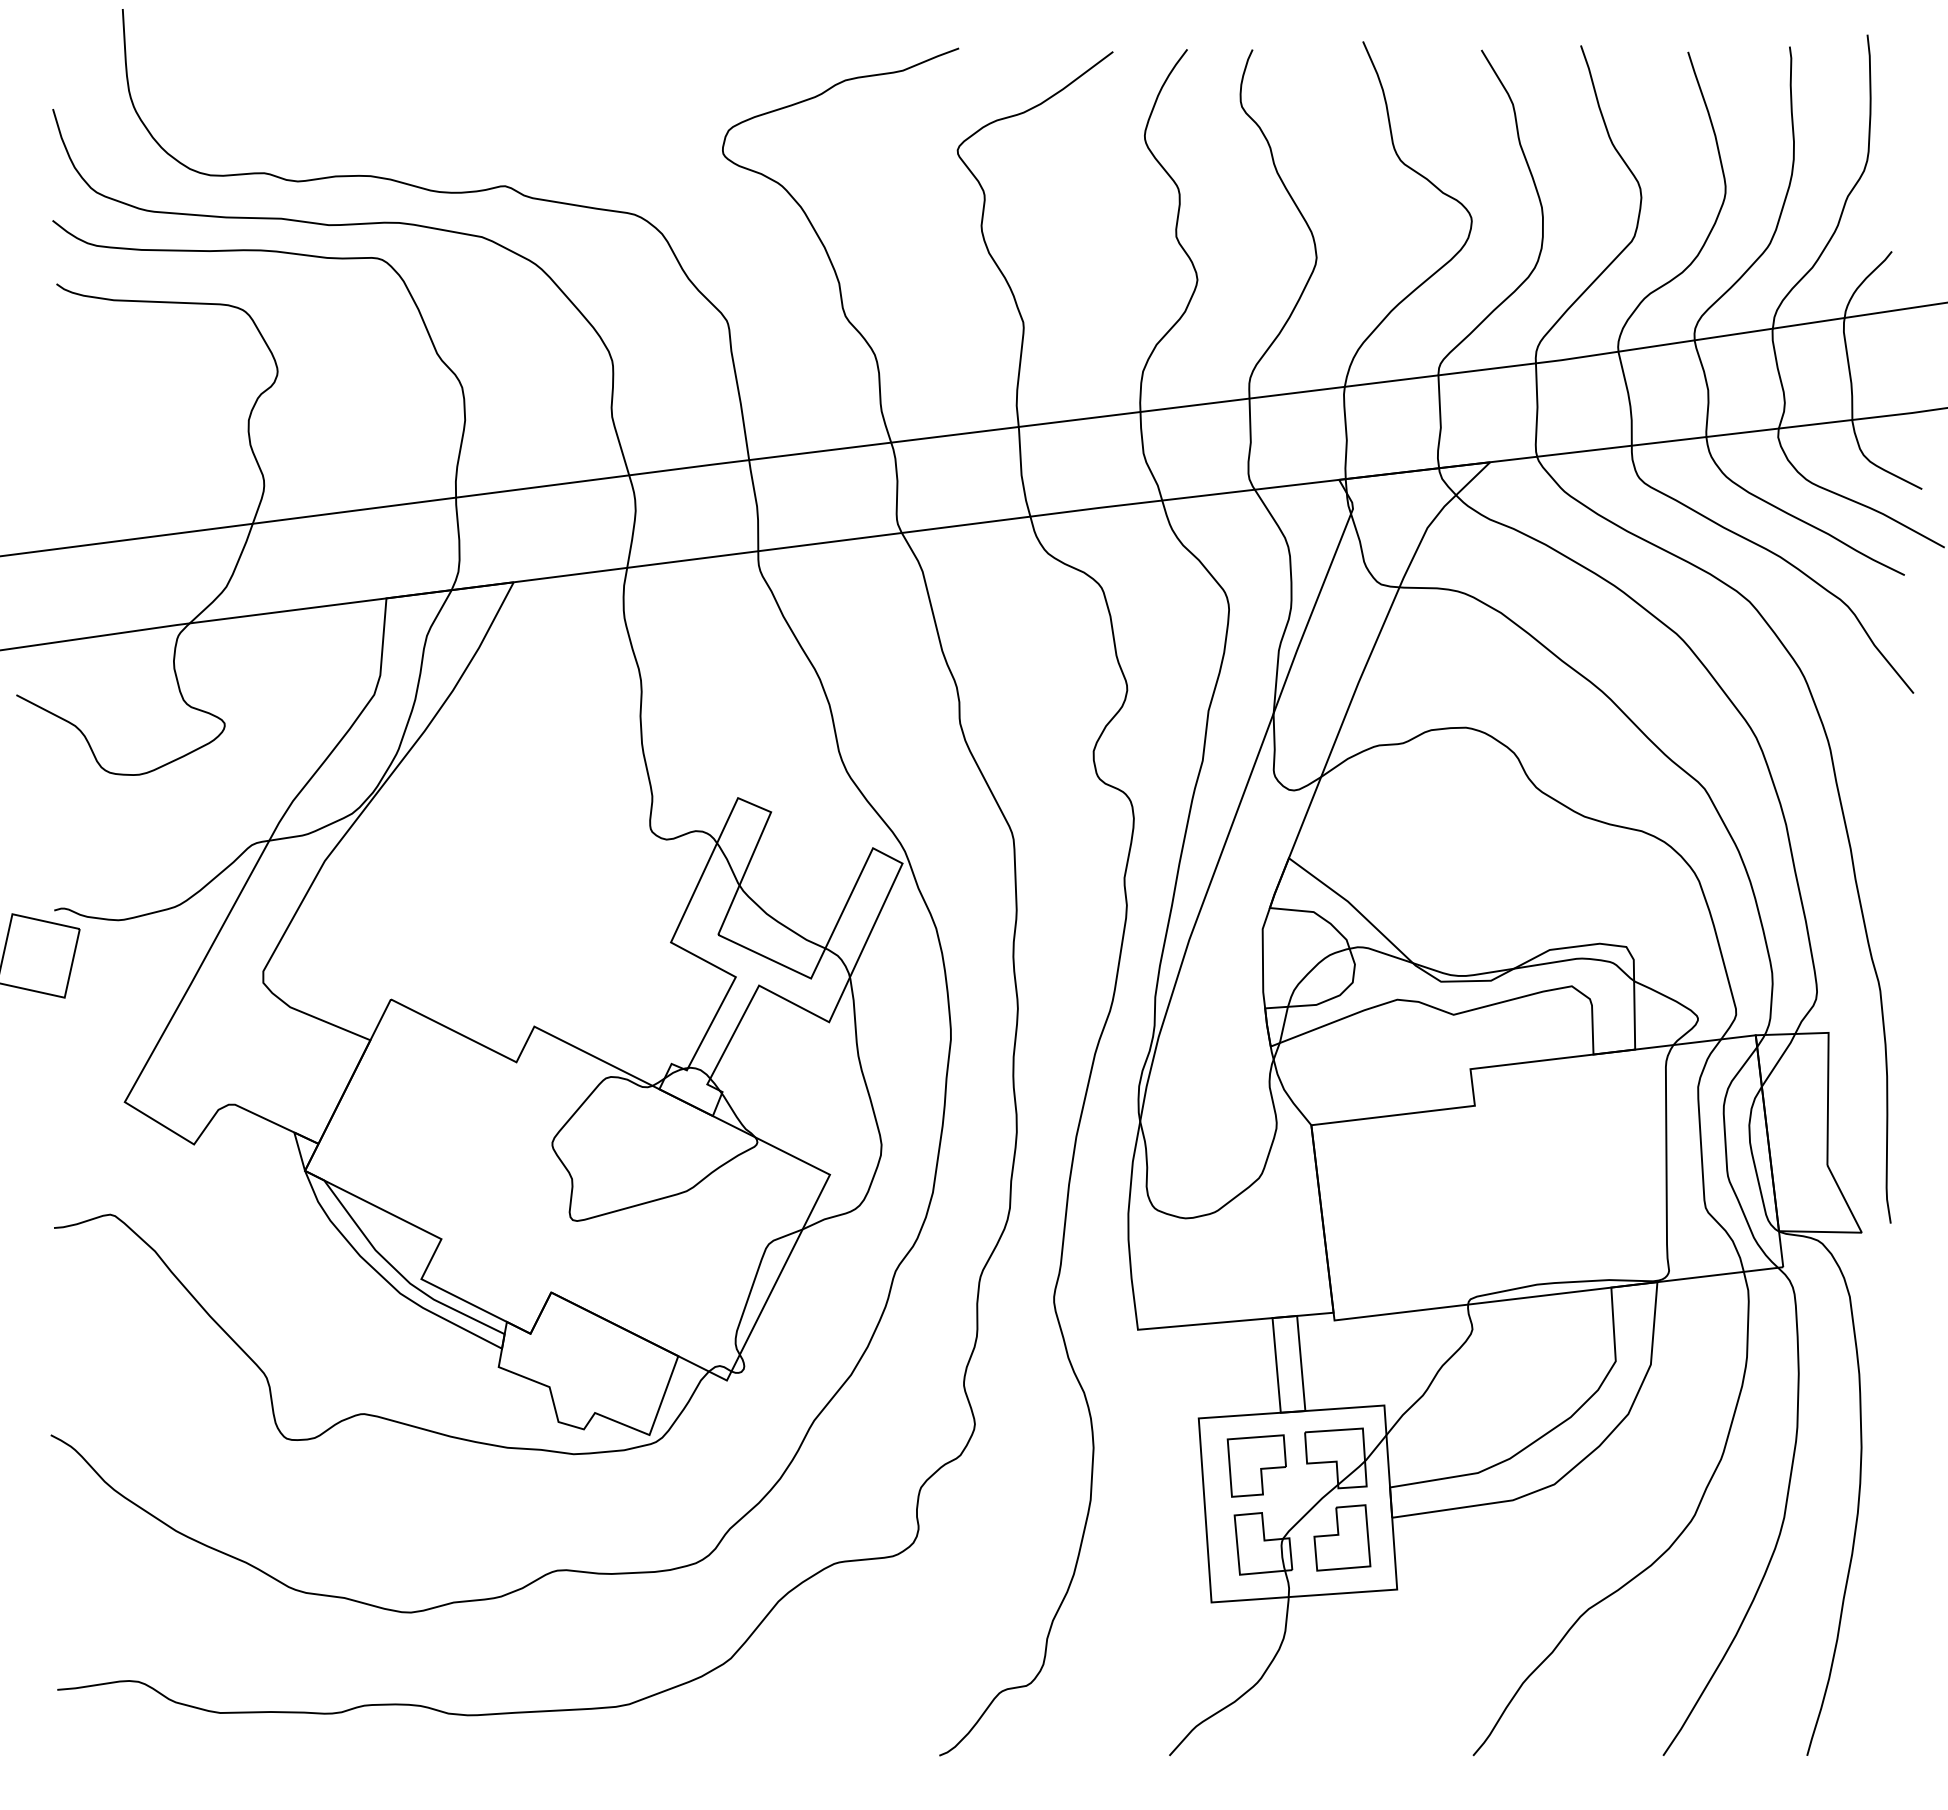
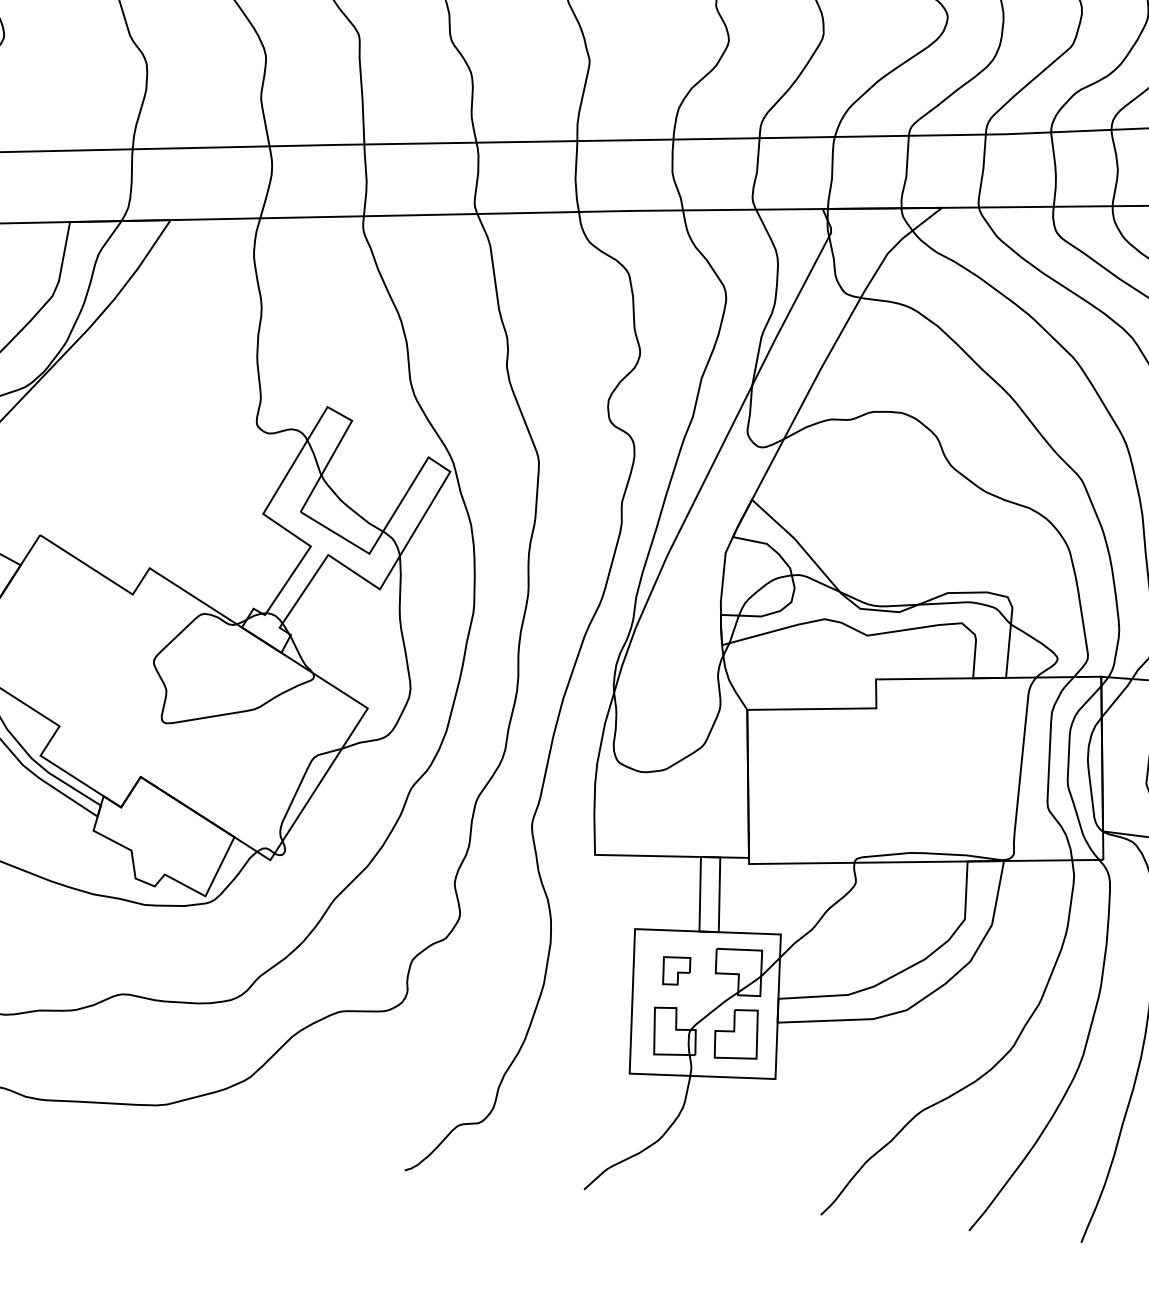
part: (1256, 1465) -> (676, 970), size x0.6

